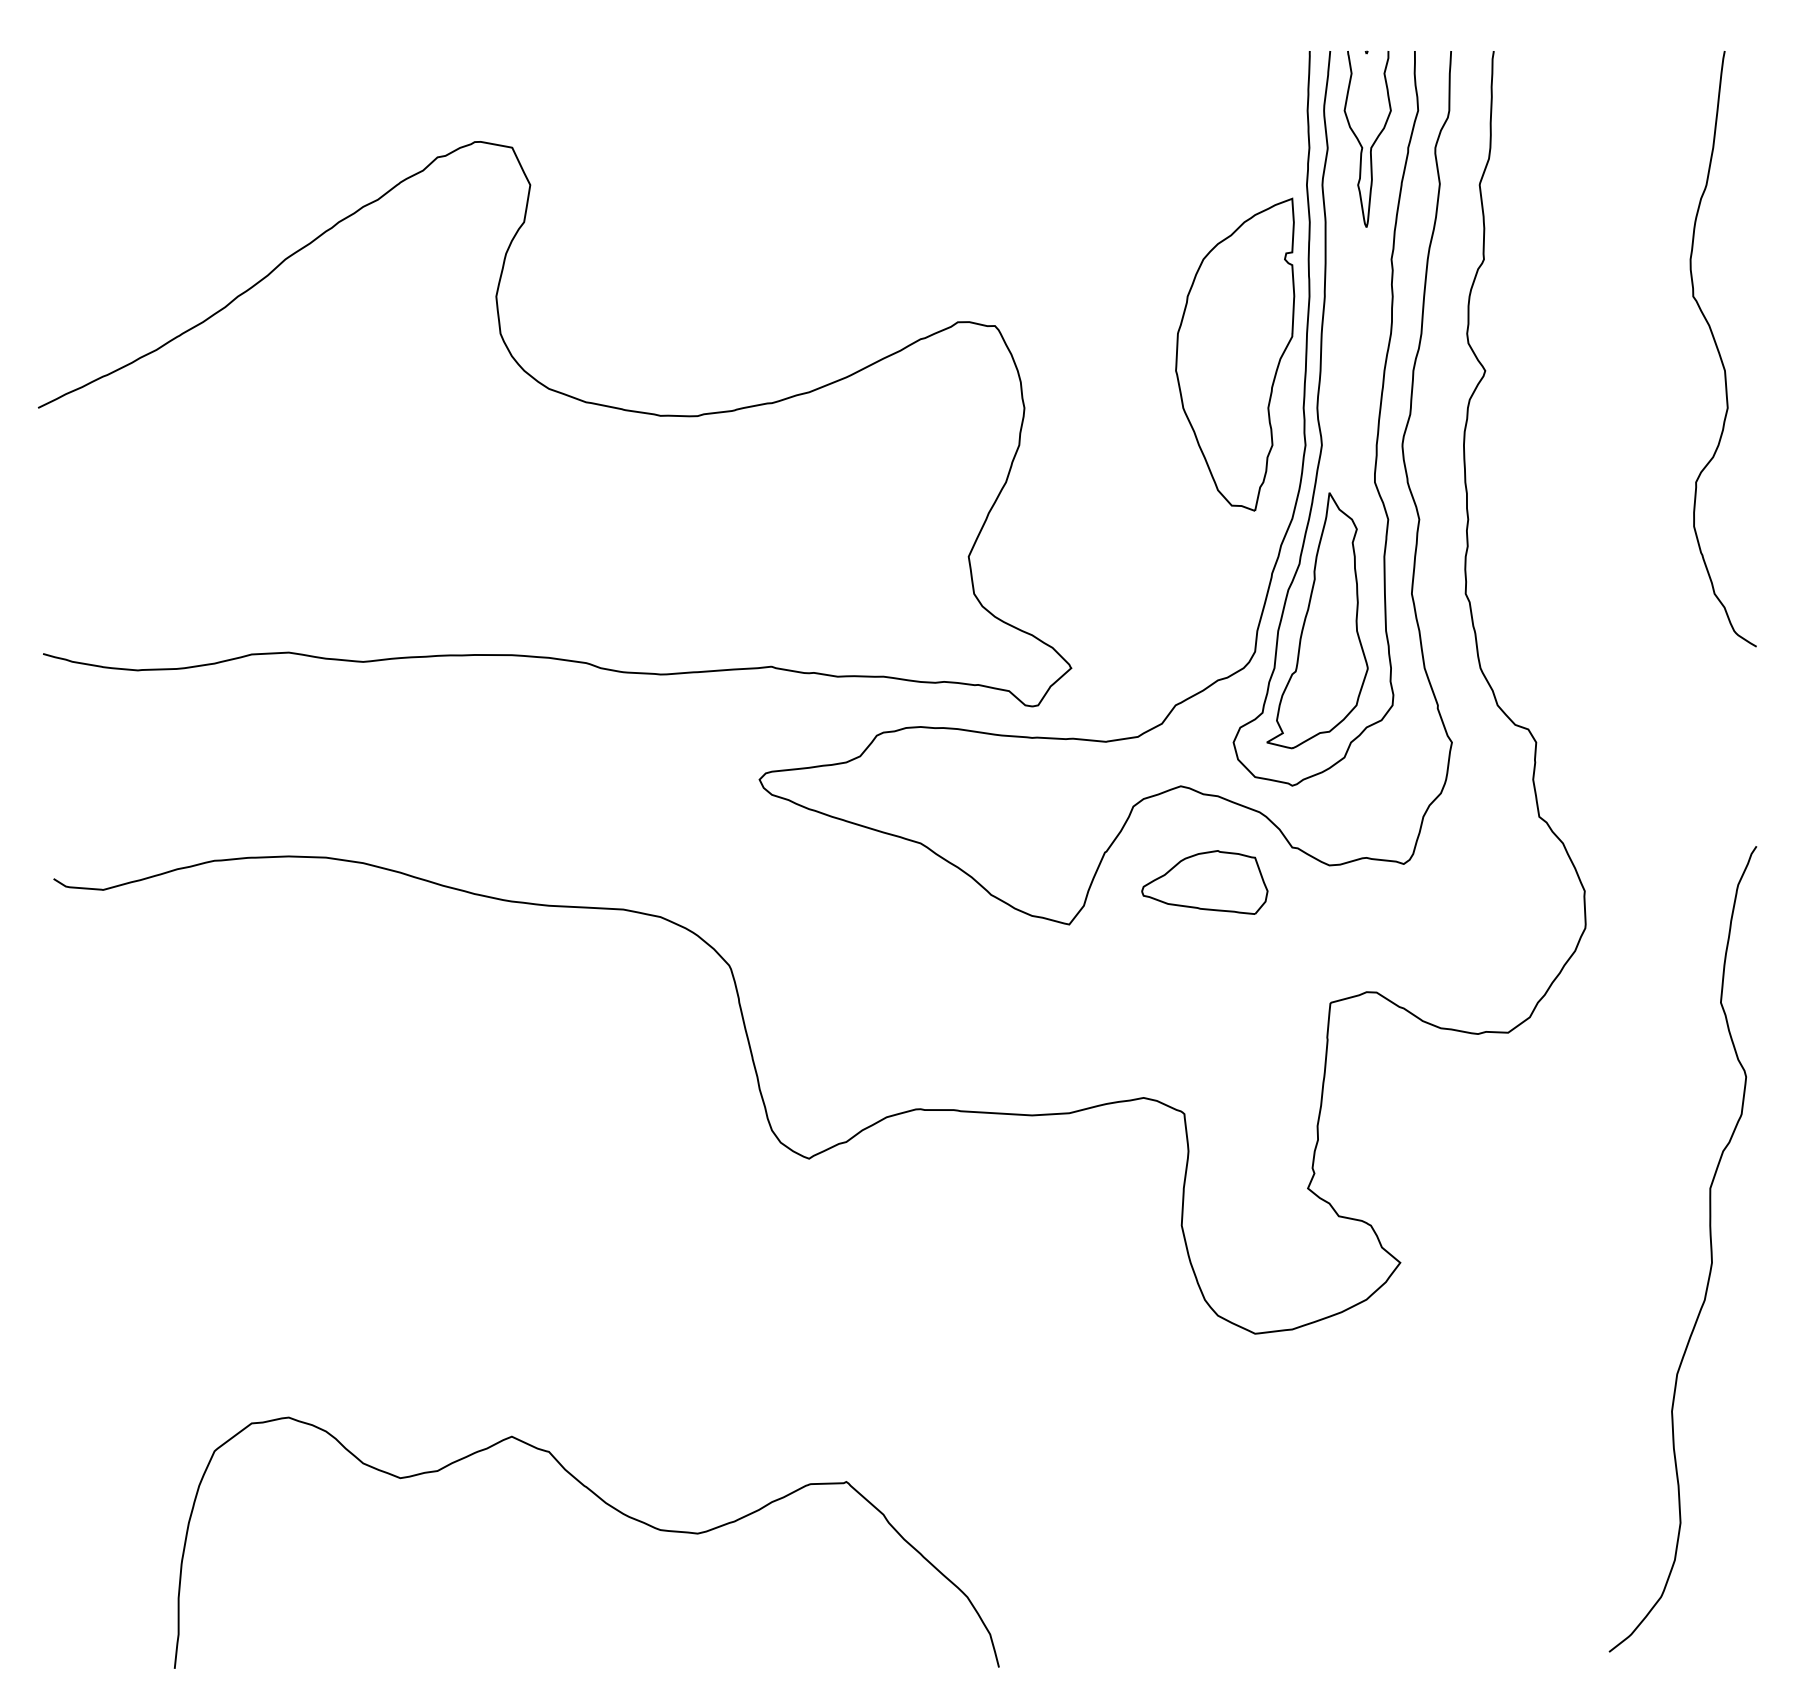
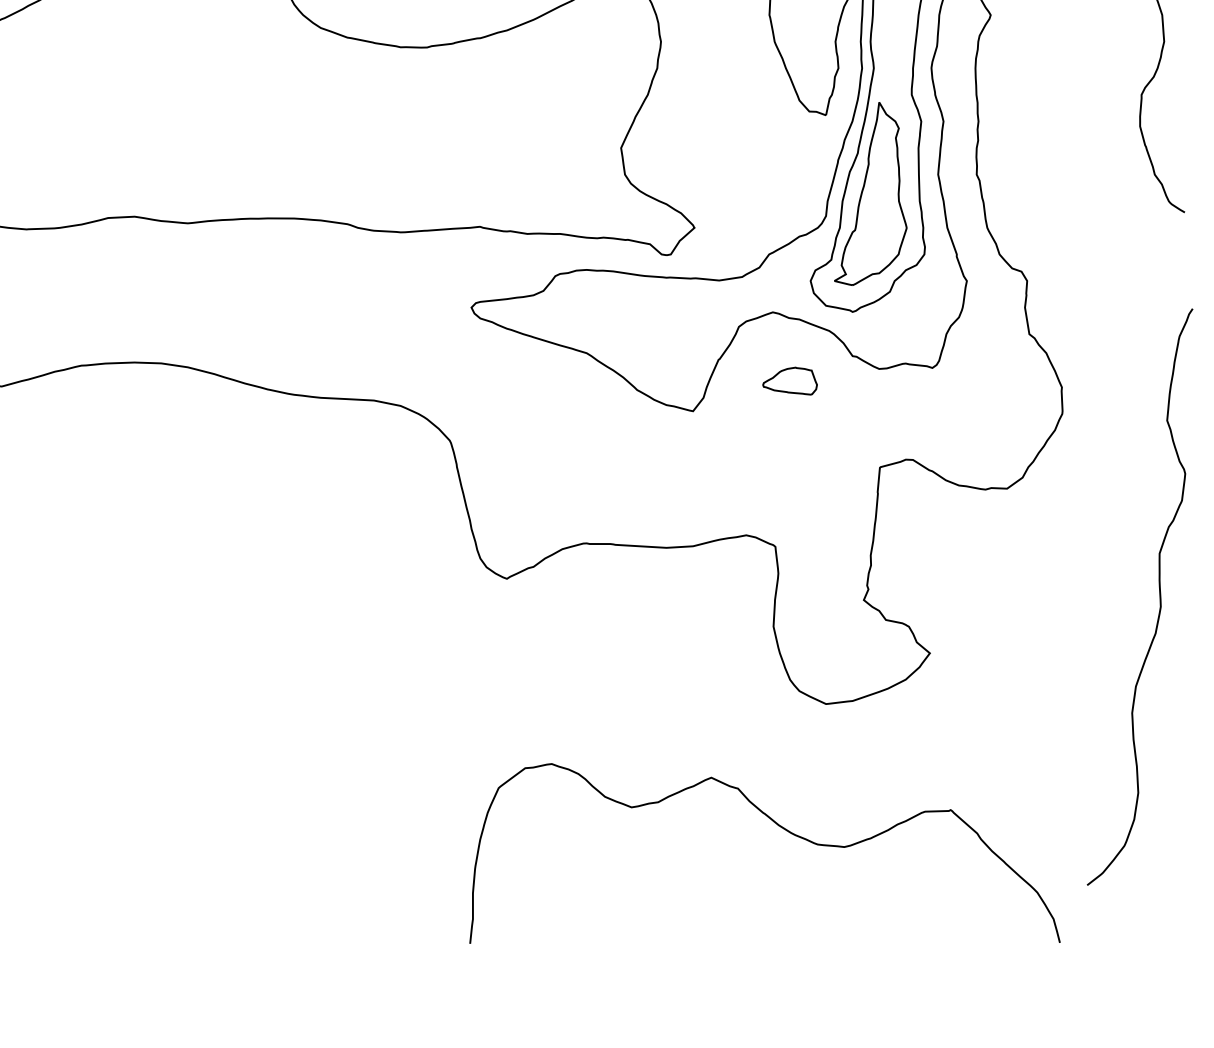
part: (1204, 882) -> (789, 381), size x0.6
curve: (1710, 1249) -> (1159, 597), moved
curve: (607, 1505) -> (779, 826), moved

